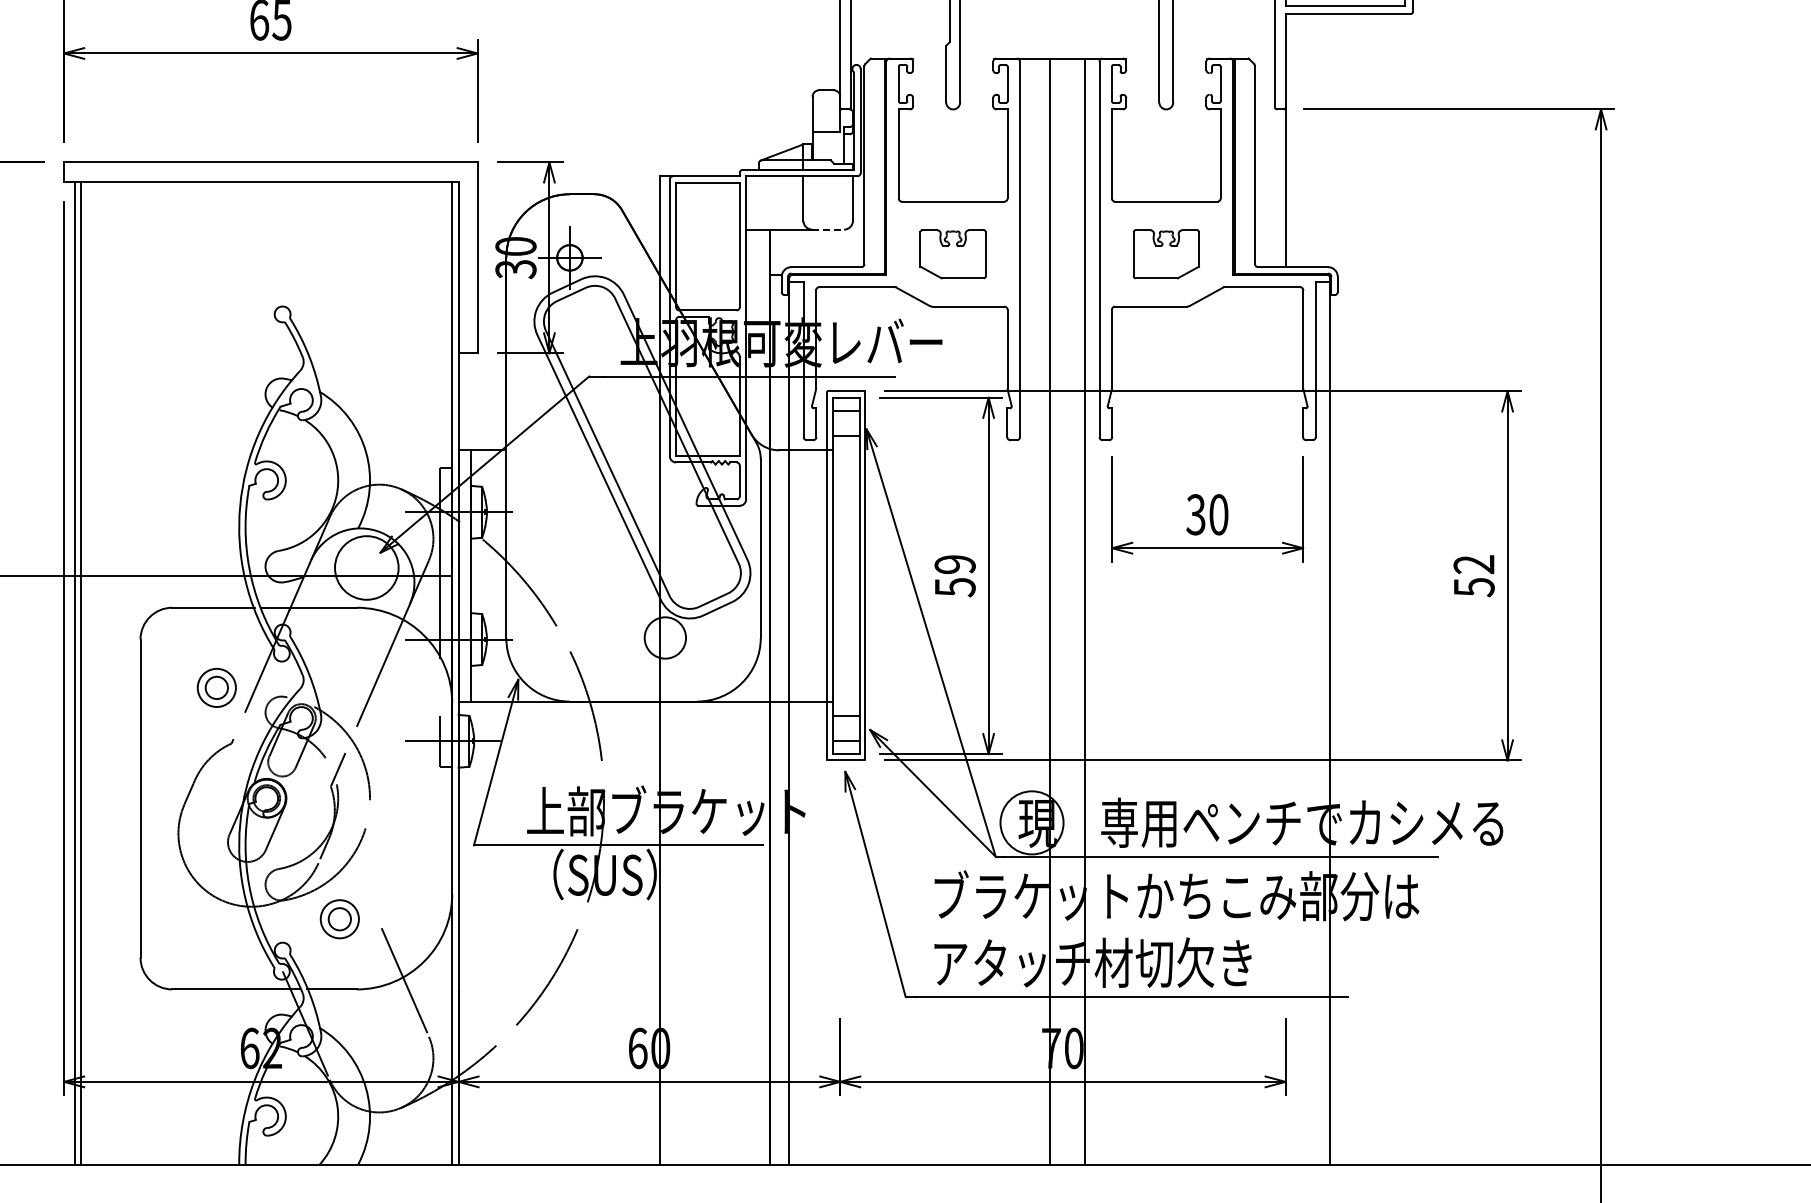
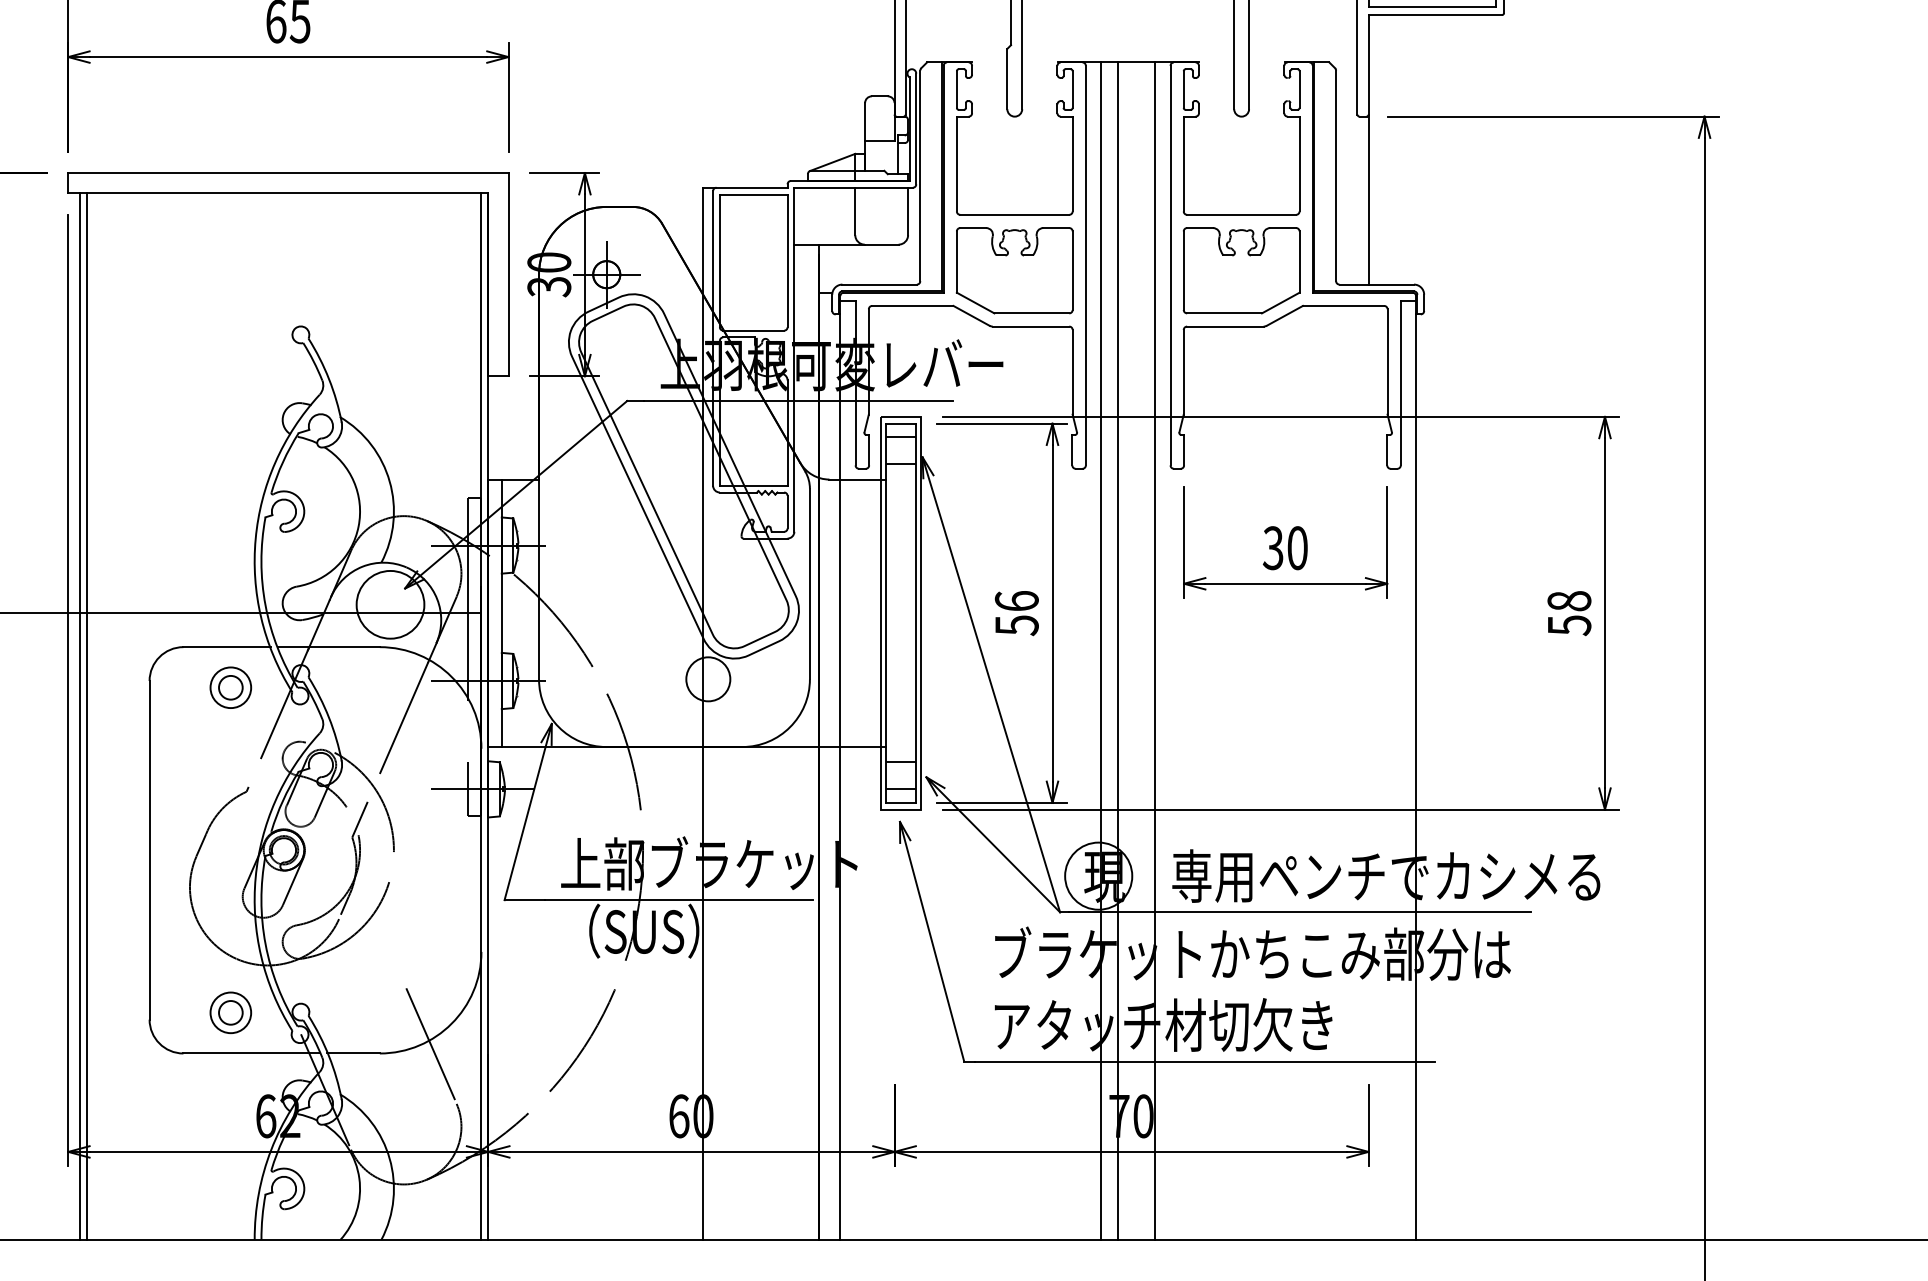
line: (828, 229) -> (882, 244), dashed -> solid
part: (952, 254) -> (1014, 271), size x1.67
part: (1166, 254) -> (1241, 271), size x1.67
text: (954, 564) -> (1016, 601), 59 -> 56
text: (1473, 564) -> (1568, 601), 52 -> 58
line: (1034, 611) -> (1101, 651), added
part: (216, 687) -> (230, 687), moved
part: (339, 919) -> (230, 1013), moved

